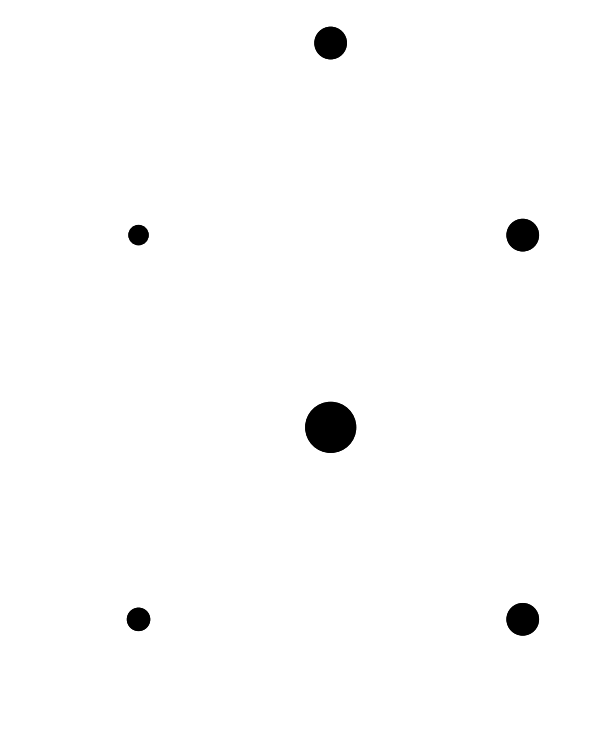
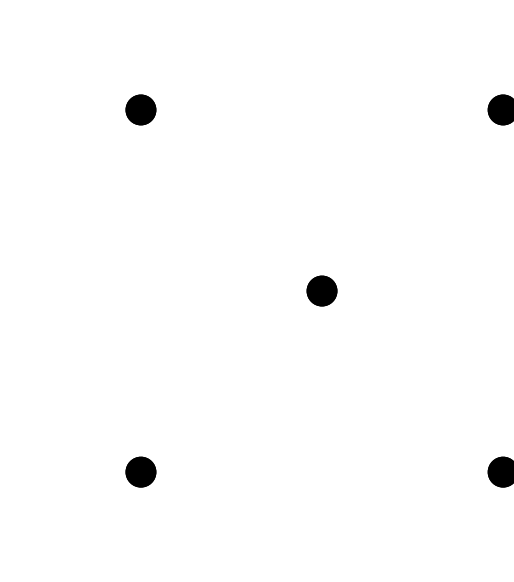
part: (138, 234) -> (140, 109), size x1.67
part: (330, 426) -> (321, 290), size x0.62
part: (138, 619) -> (140, 472), size x1.43

